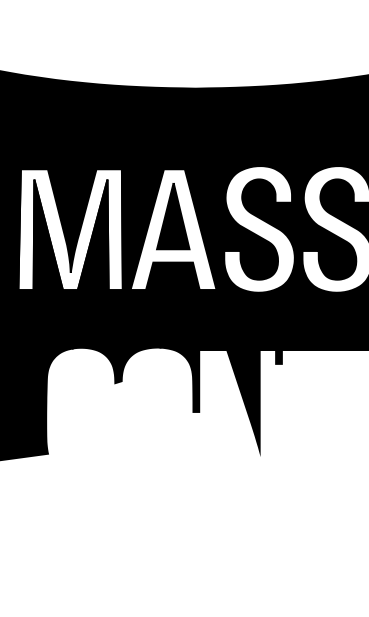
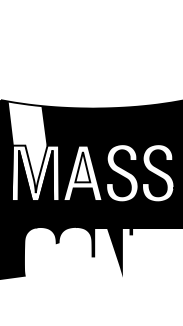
fill: (52, 173) -> (27, 147), removed
fill: (172, 214) -> (82, 166), removed

